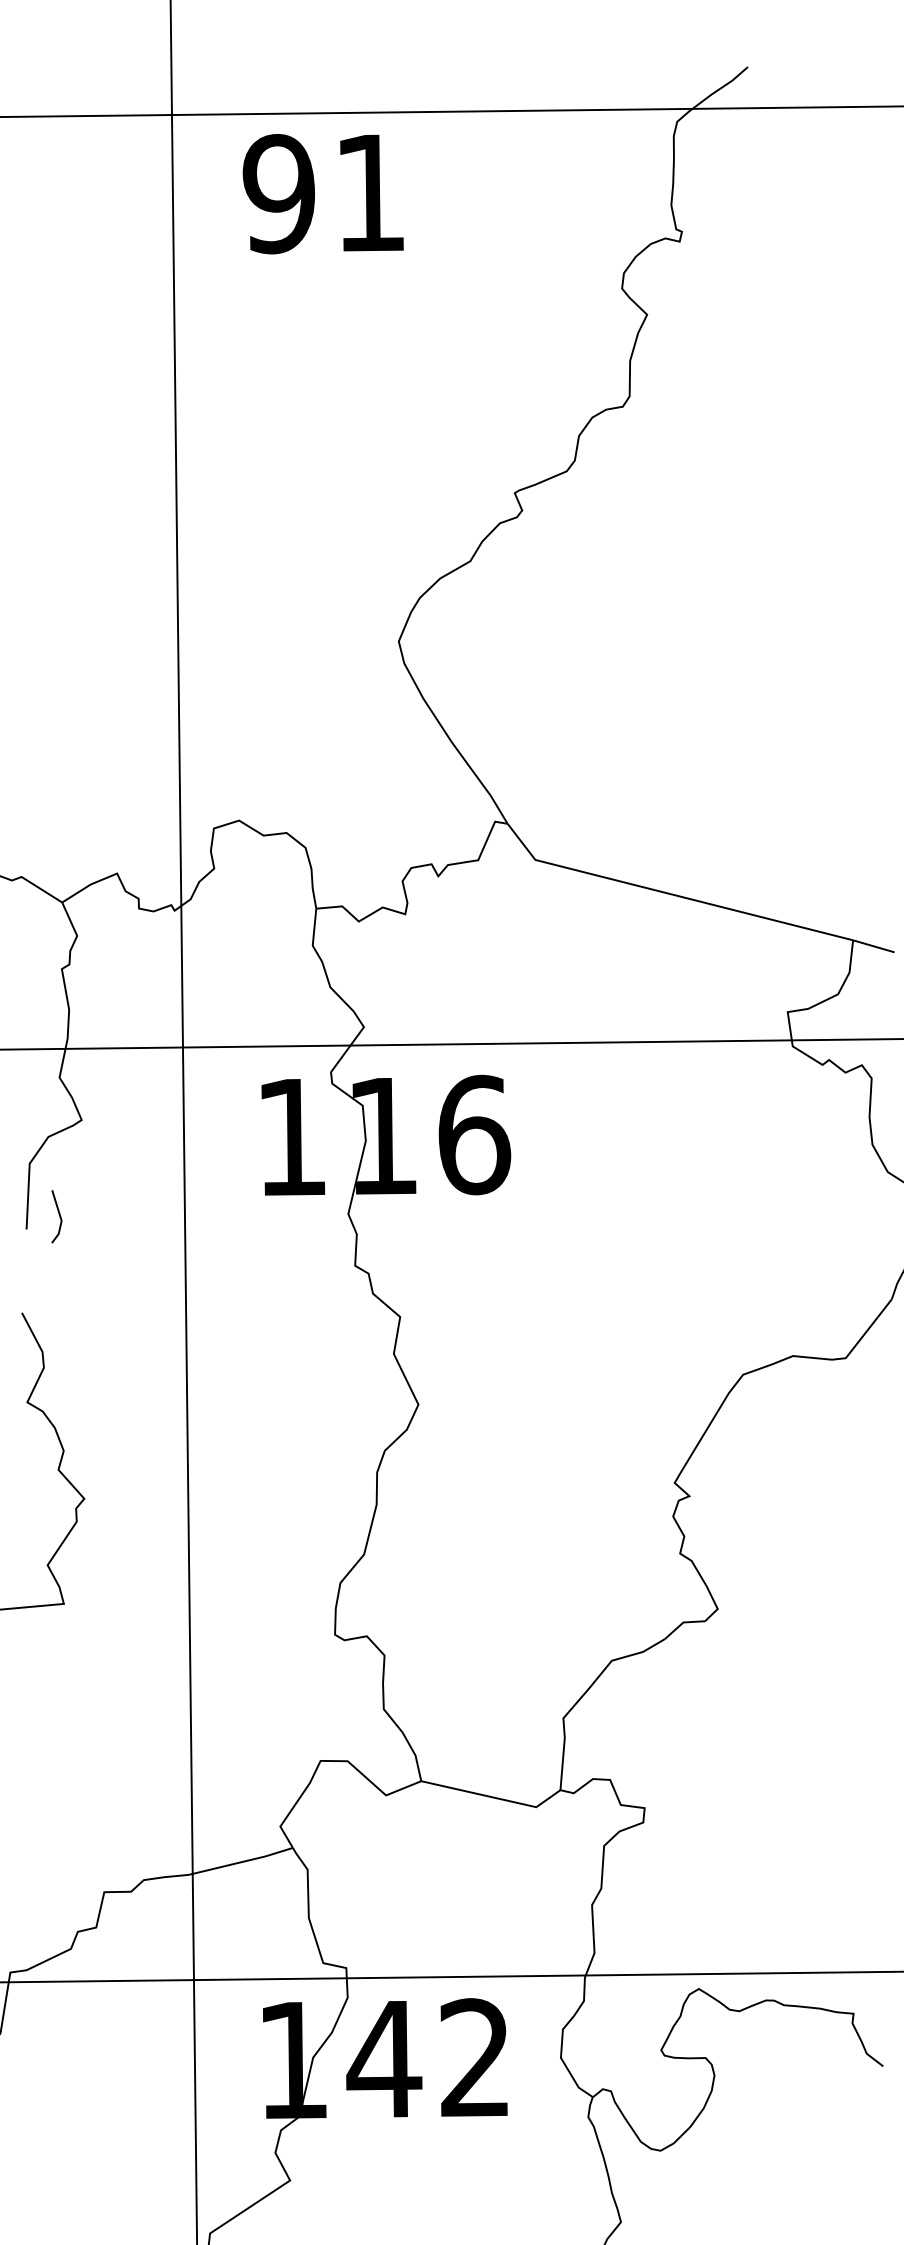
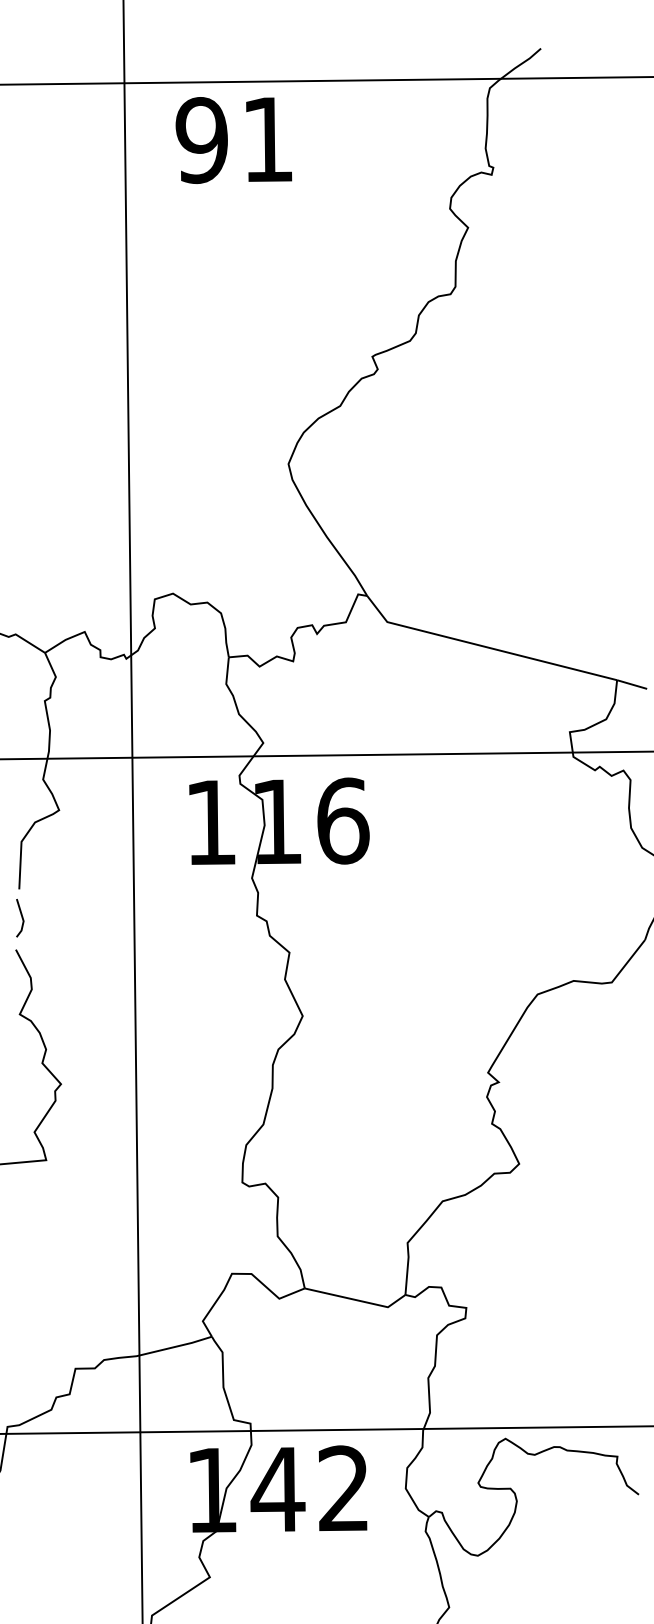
line: (58, 1217) -> (21, 918), moved

